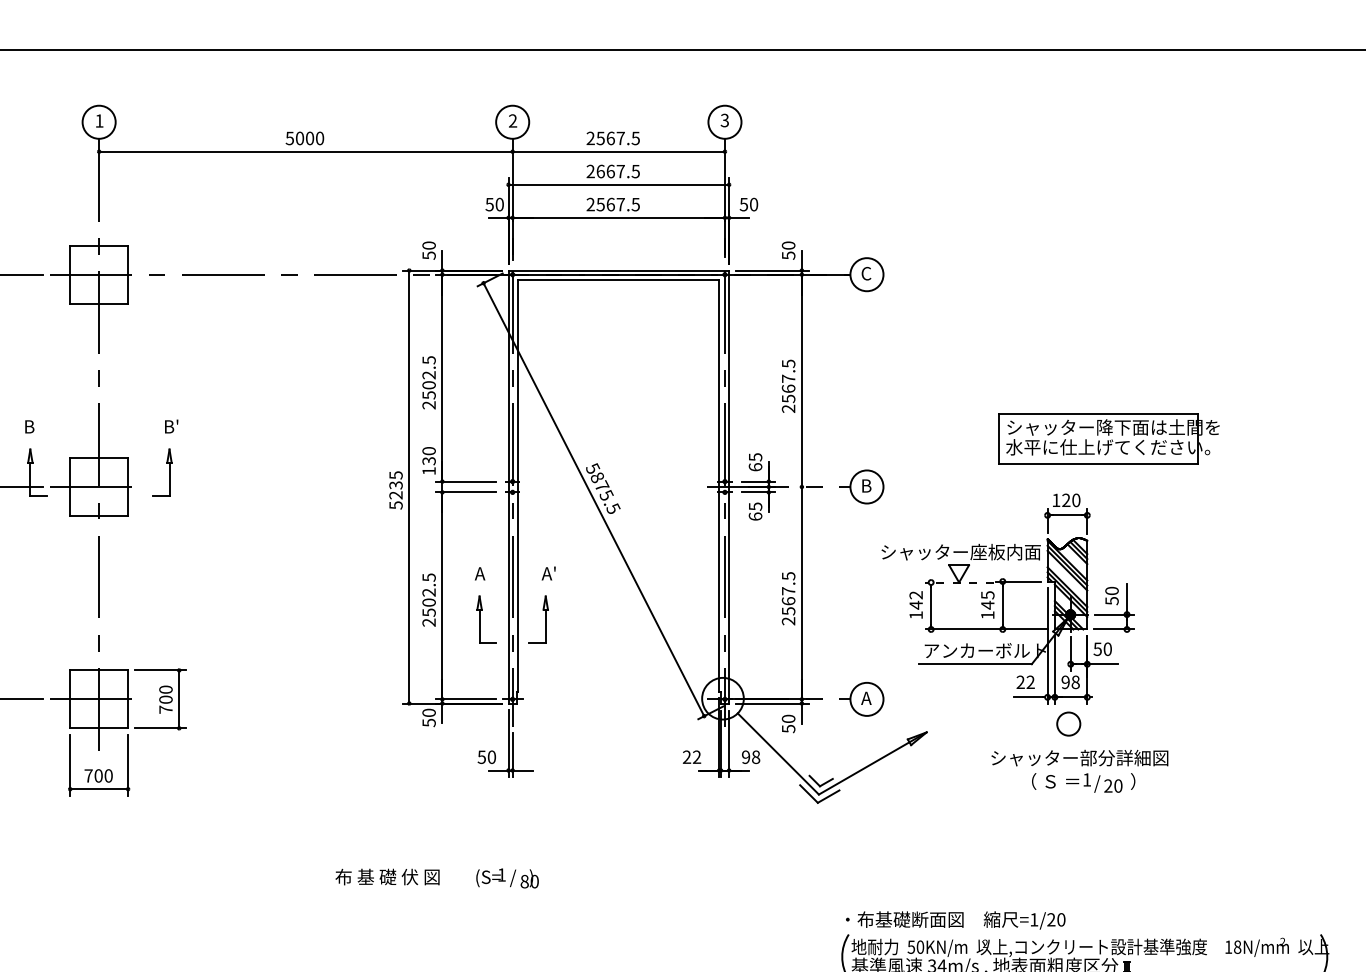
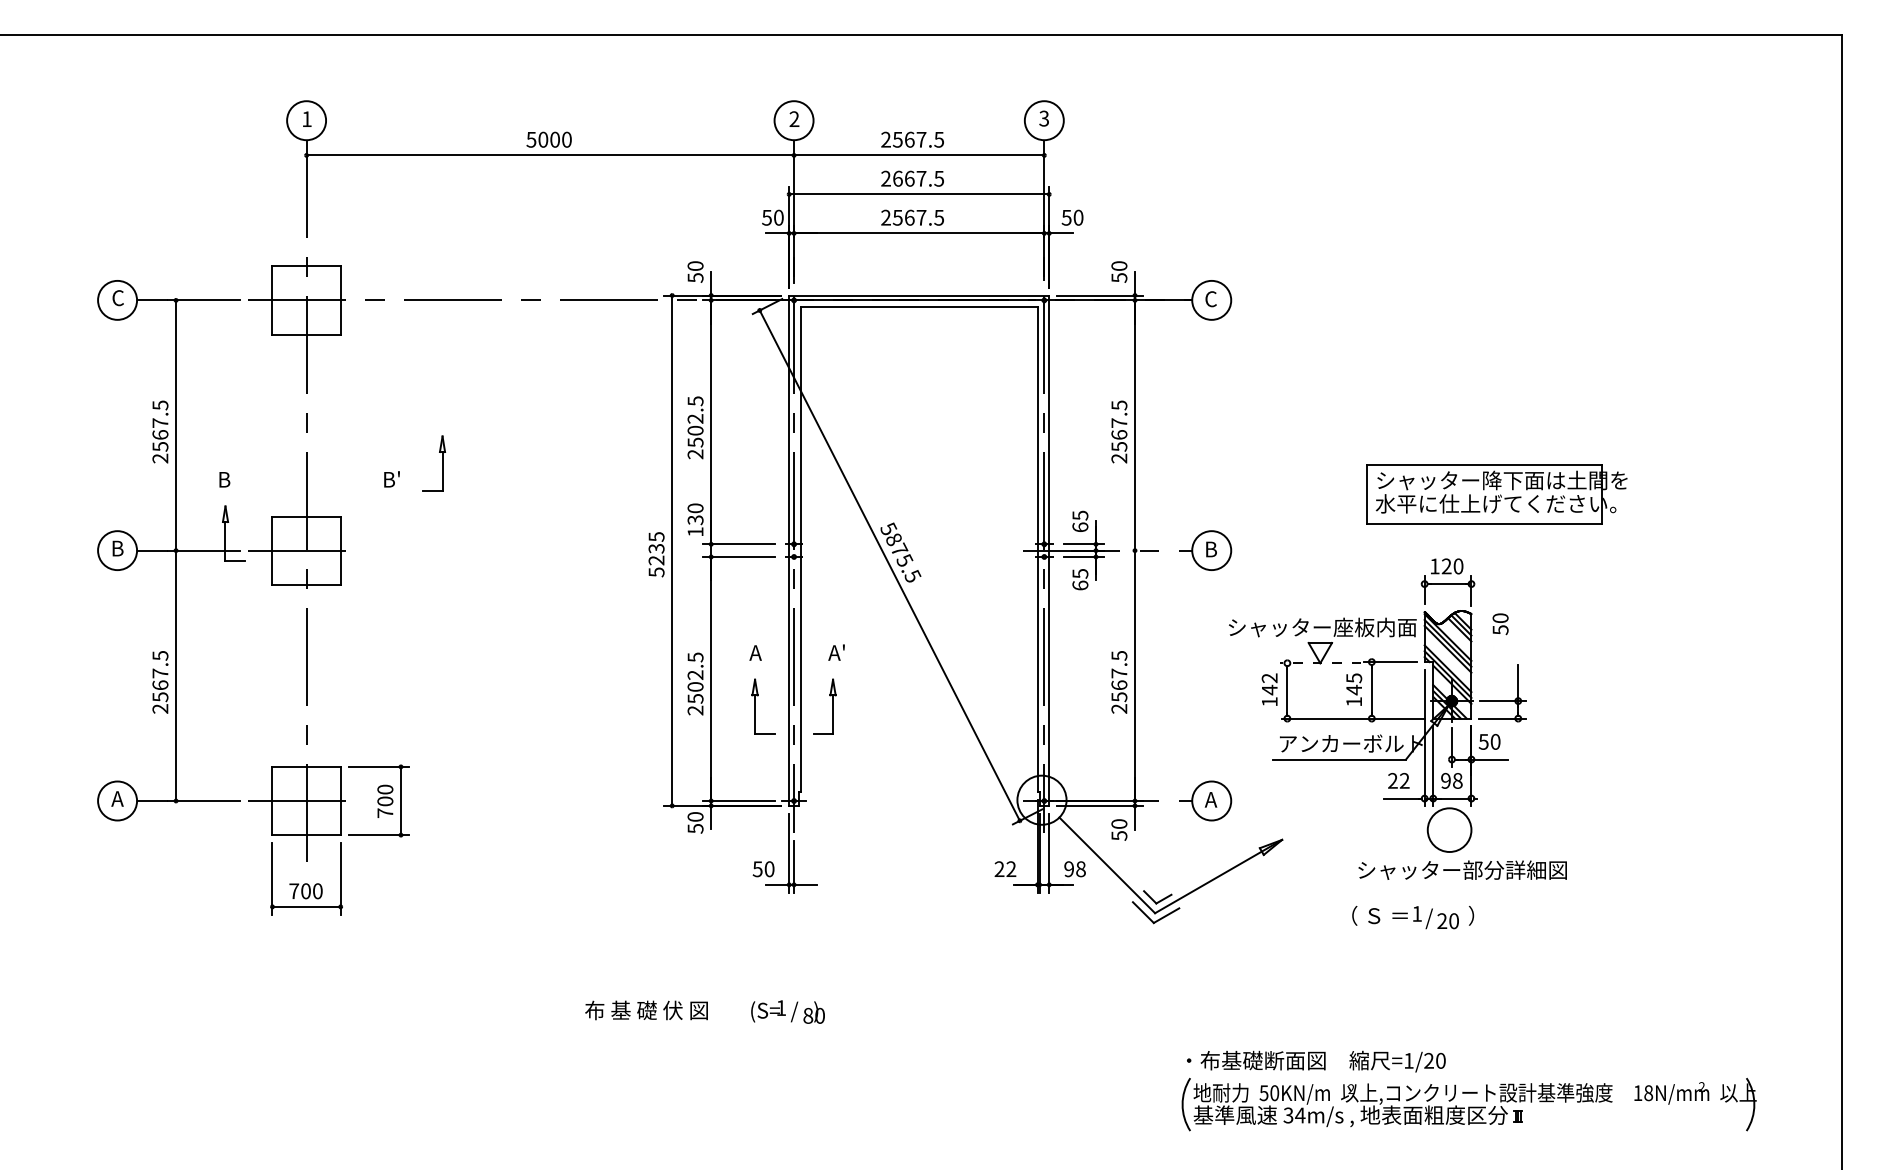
part: (169, 472) -> (442, 463), moved
text: (1111, 596) -> (1500, 624), moved
circle: (1068, 723) -> (1449, 829), size x1.6
text: (1083, 782) -> (1413, 917), moved

